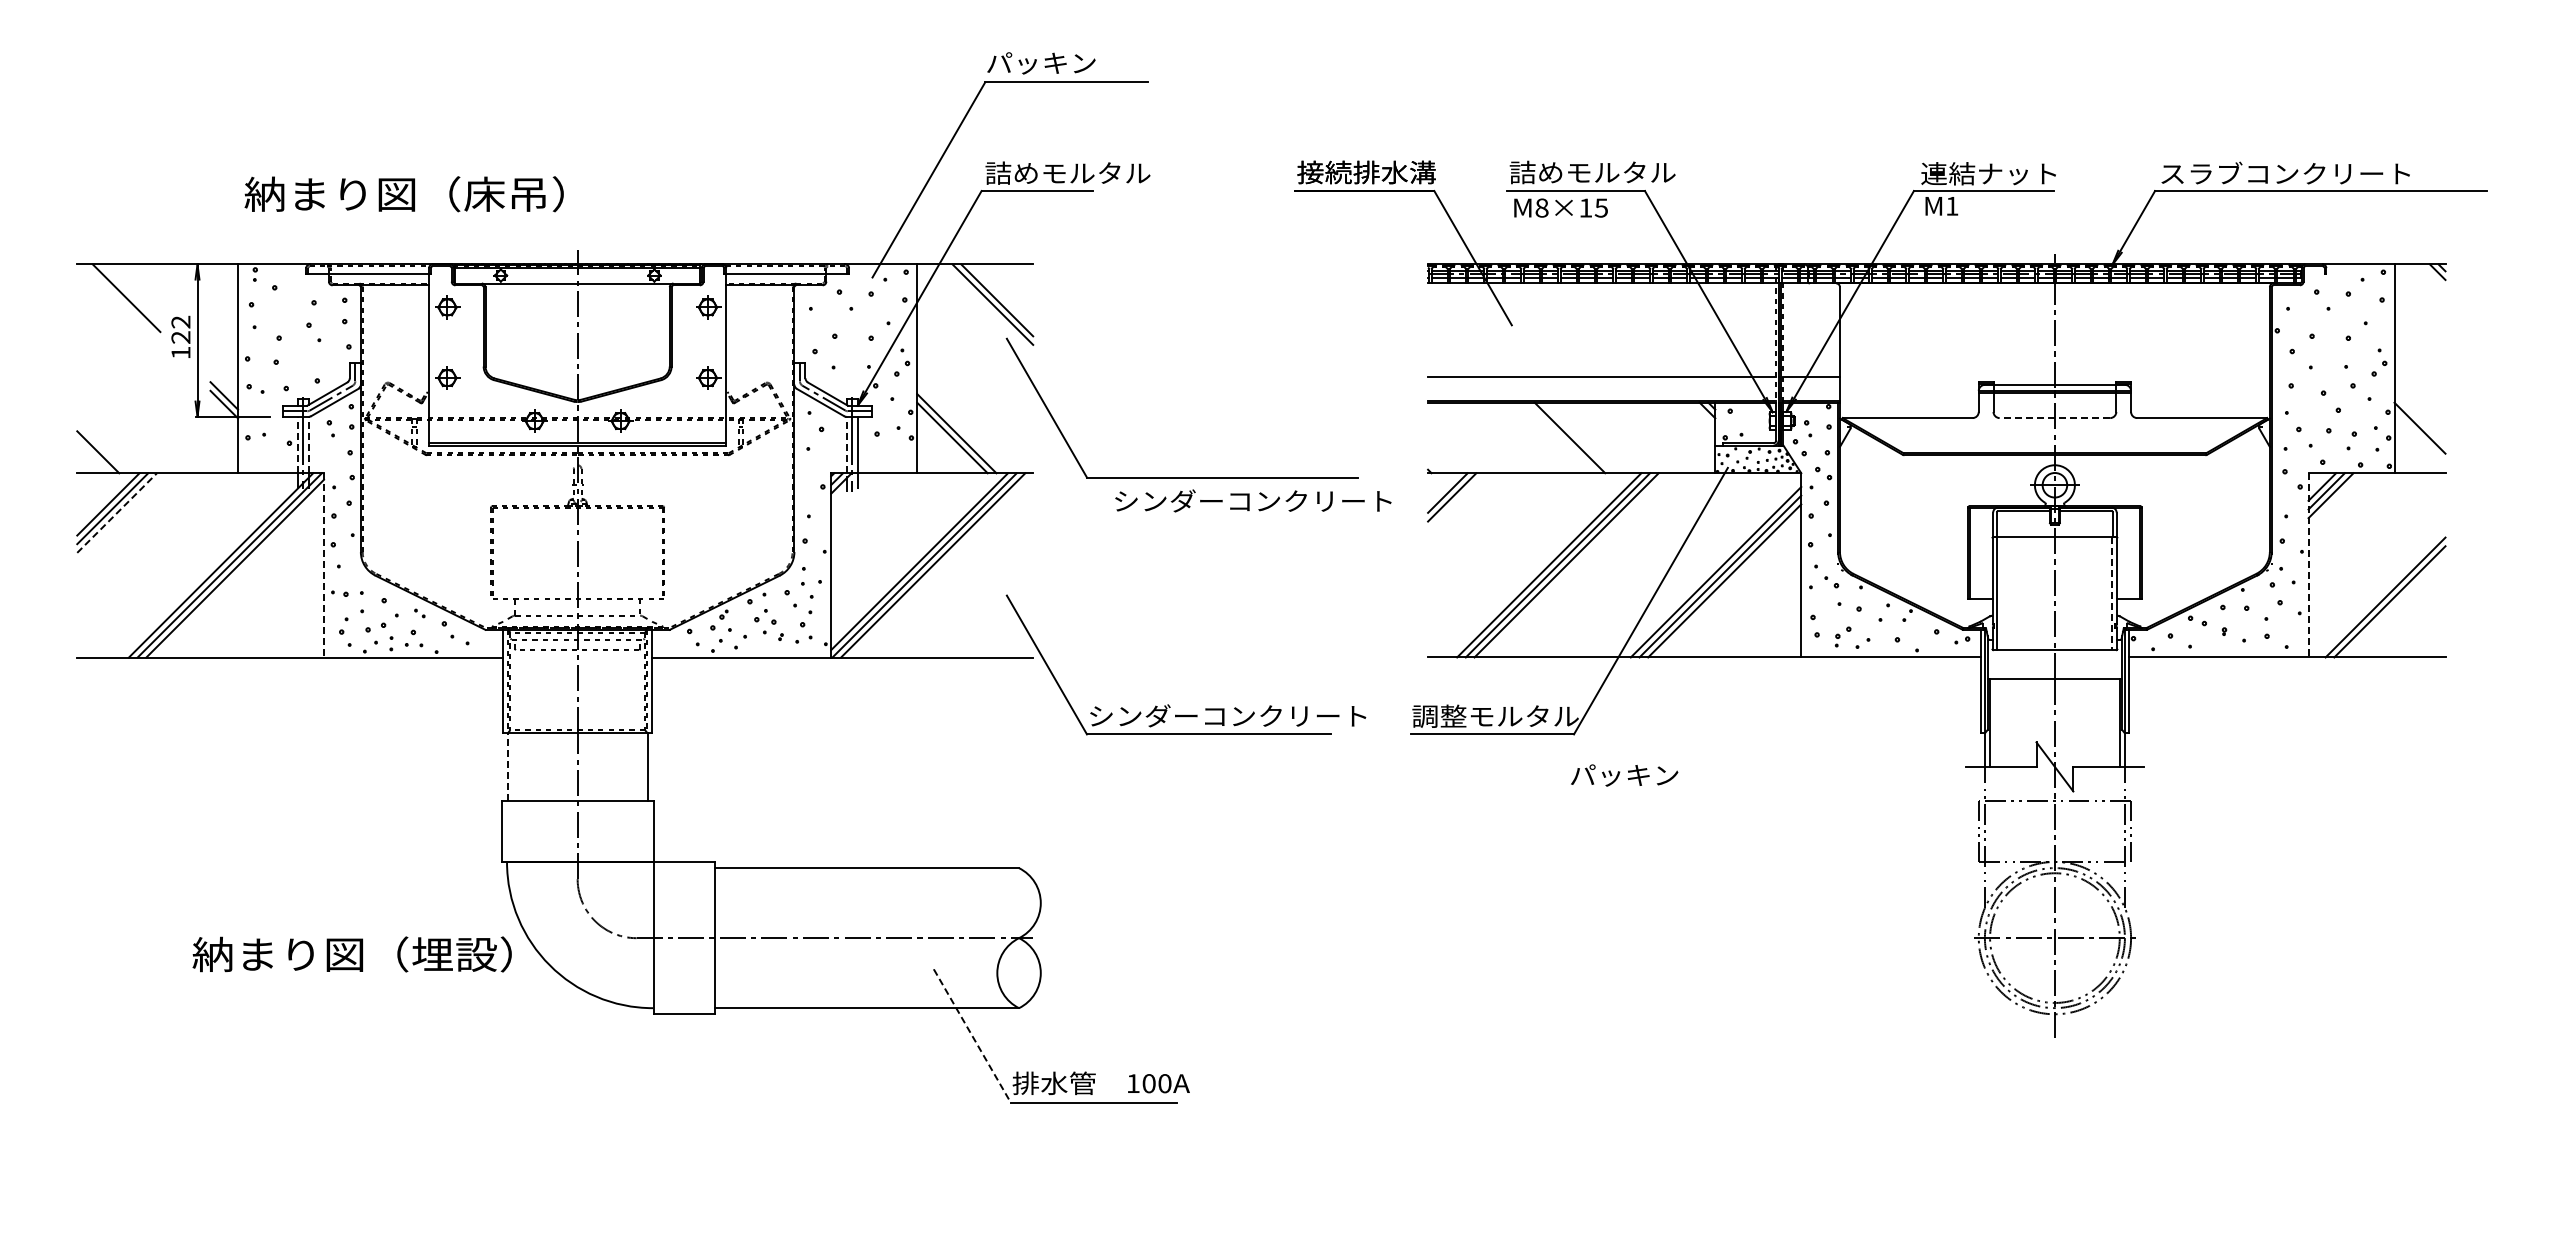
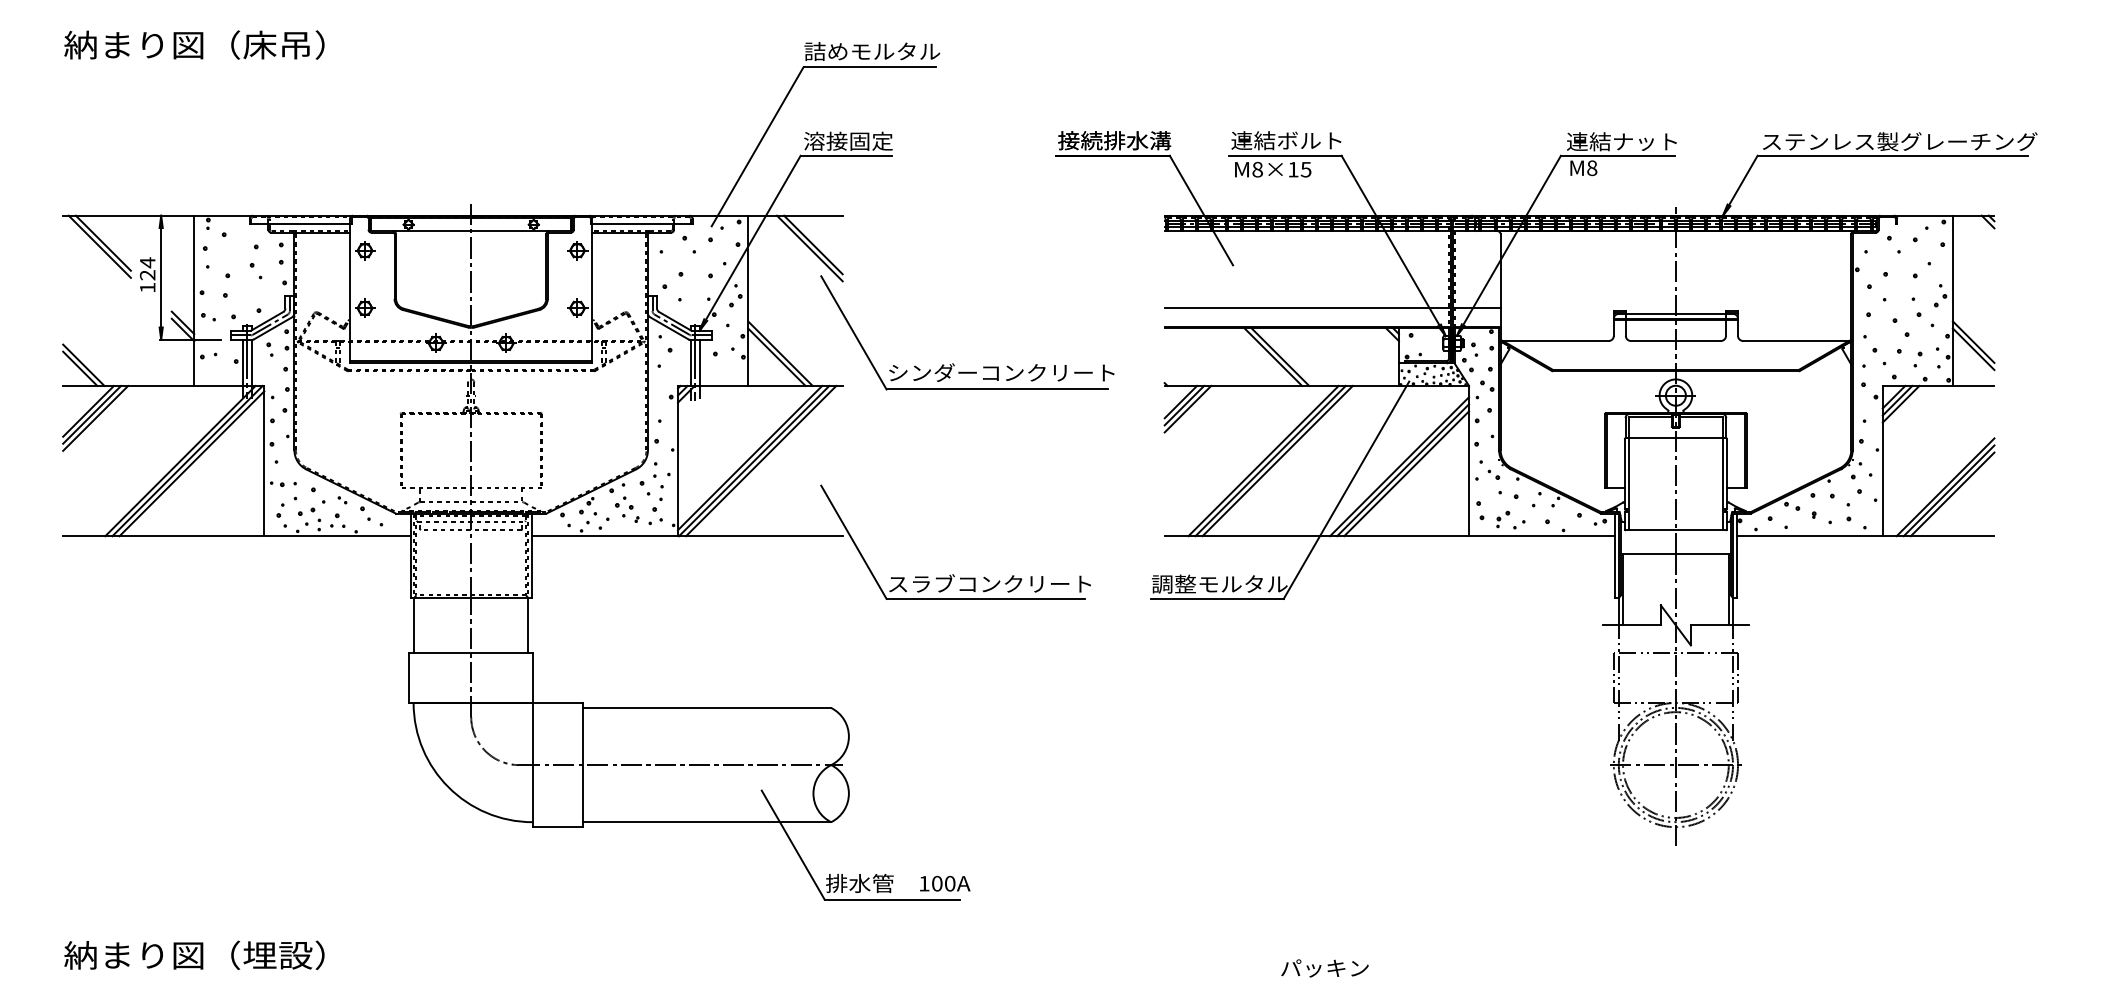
text: (1069, 62) -> (872, 50), パッキン -> 詰めモルタル
text: (1067, 172) -> (870, 140), 詰めモルタル -> 溶接固定
text: (1592, 172) -> (1298, 140), 詰めモルタル -> 連結ボルト
text: (2343, 173) -> (1911, 141), スラブコンクリート -> ステンレス製グレーチング
text: (403, 194) -> (193, 45), moved
text: (1952, 205) -> (1592, 167), M1 -> M8
line: (122, 302) -> (100, 246), added
text: (180, 322) -> (147, 263), 122 -> 124
line: (2054, 418) -> (1675, 341), dashed -> solid
line: (2419, 419) -> (1973, 342), added
line: (1560, 437) -> (1272, 356), added
line: (297, 444) -> (242, 362), dashed -> solid
line: (308, 444) -> (251, 362), dashed -> solid
line: (846, 444) -> (690, 362), dashed -> solid
line: (102, 447) -> (83, 364), added
text: (1253, 500) -> (1001, 372), moved
line: (1456, 501) -> (1187, 408), added
line: (117, 512) -> (95, 417), dashed -> solid
line: (324, 565) -> (264, 461), dashed -> solid
line: (2308, 565) -> (1882, 461), dashed -> solid
line: (2112, 594) -> (1722, 484), dashed -> solid
line: (2393, 605) -> (1952, 493), added
text: (1228, 715) -> (1001, 583), シンダーコンクリート -> スラブコンクリート
line: (507, 766) -> (414, 625), dashed -> solid
text: (1624, 775) -> (1324, 968), moved
text: (351, 954) -> (193, 955), moved
line: (972, 1036) -> (793, 845), dashed -> solid

